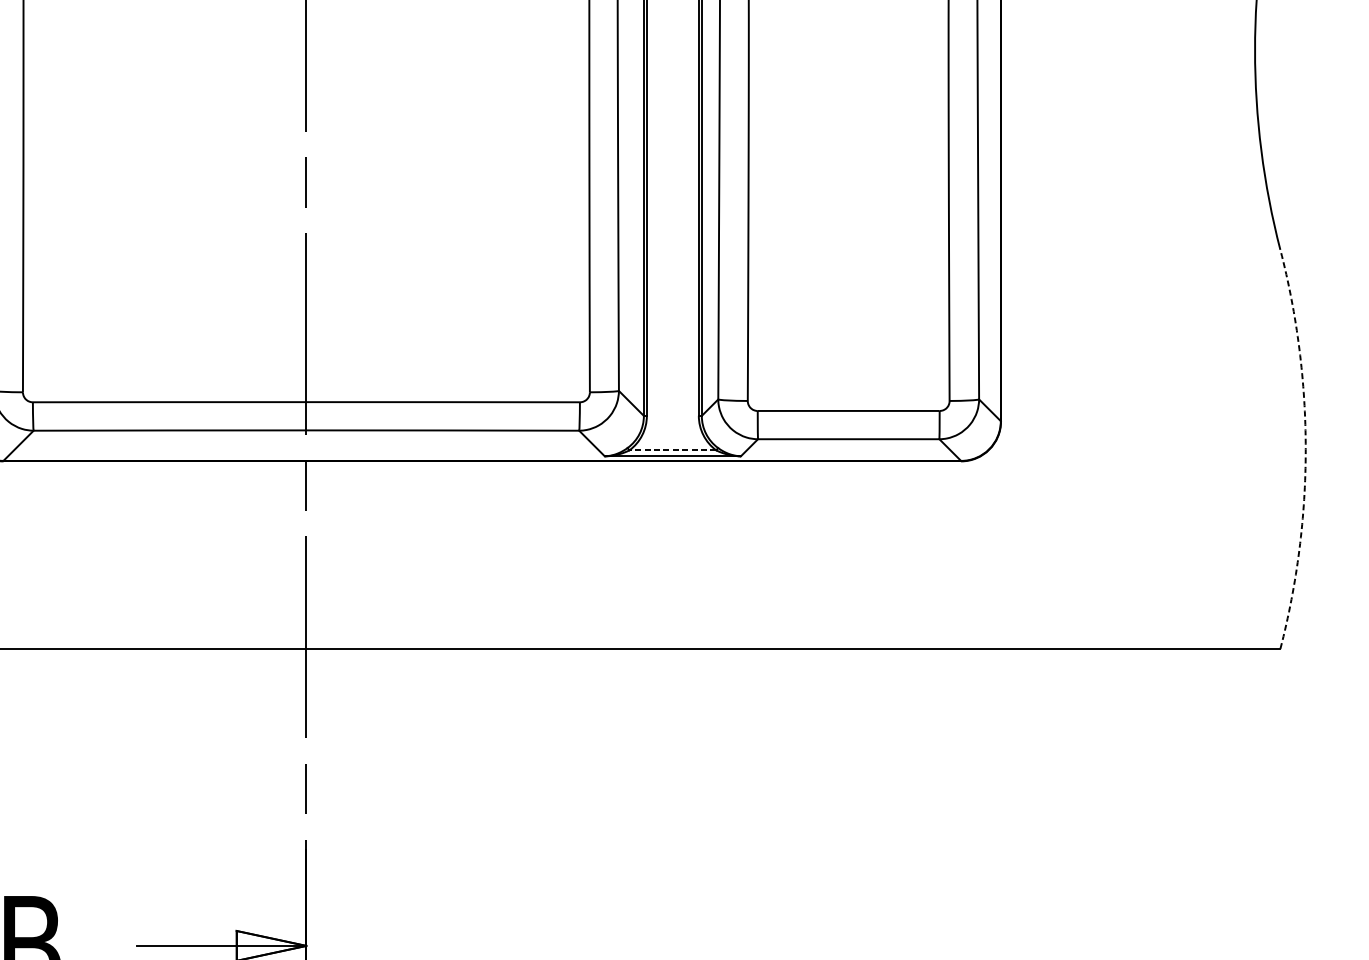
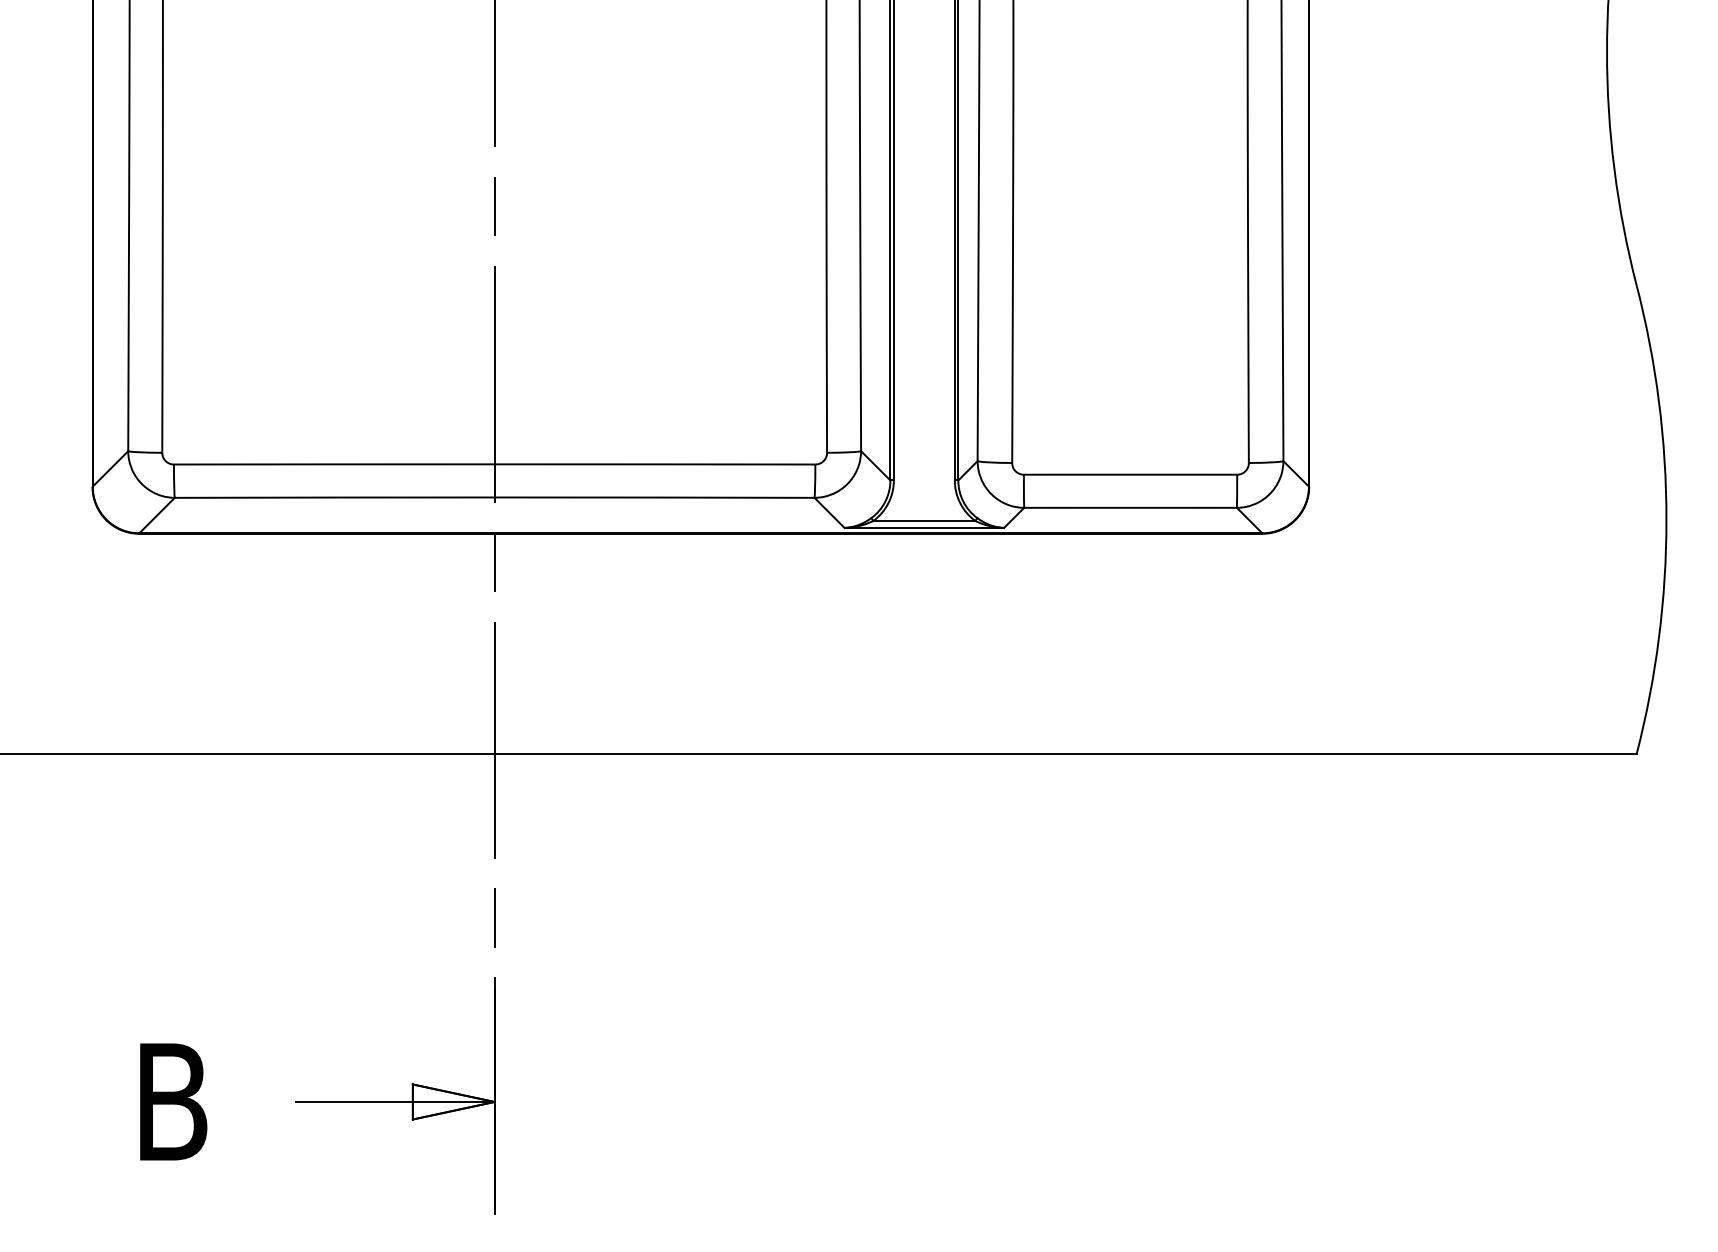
arc: (1305, 449) -> (1666, 519), dashed -> solid
line: (672, 450) -> (924, 520), dashed -> solid

